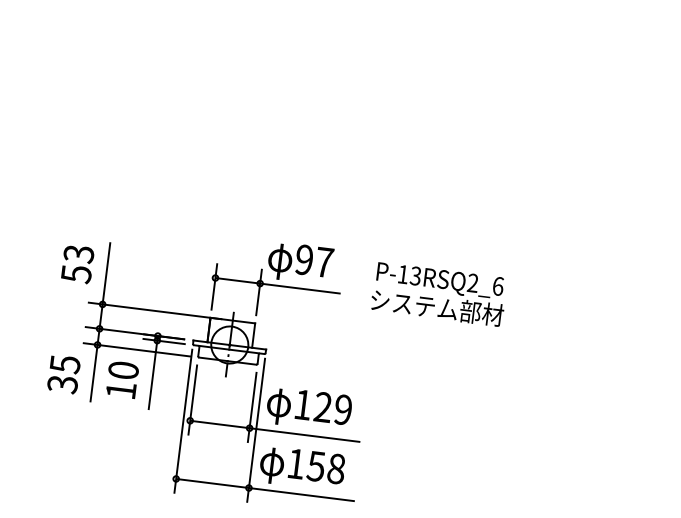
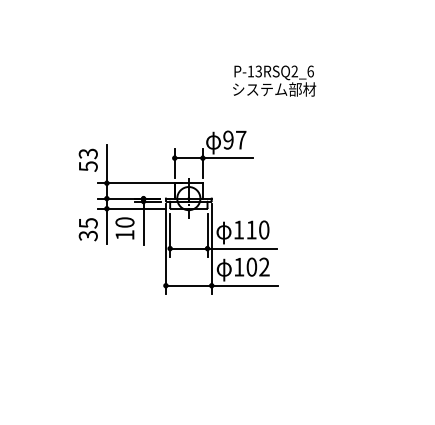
text: (438, 293) -> (274, 80), moved
text: (332, 407) -> (257, 229), 129 -> 110
text: (325, 466) -> (257, 266), 158 -> 102

